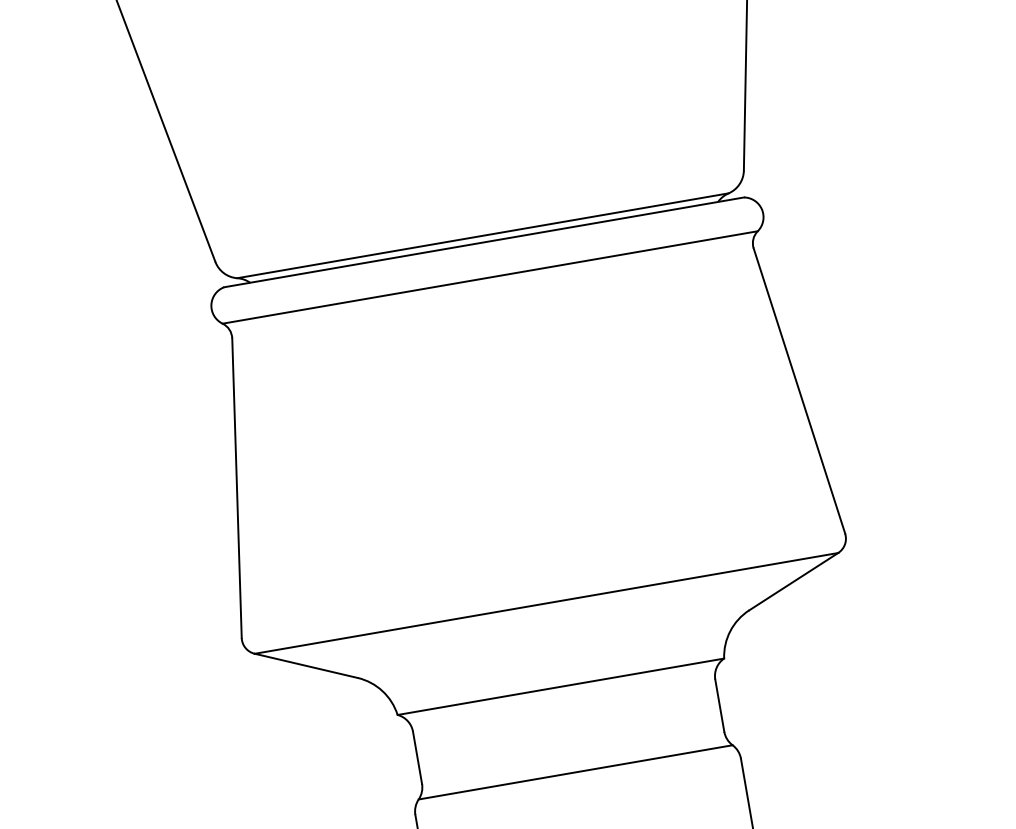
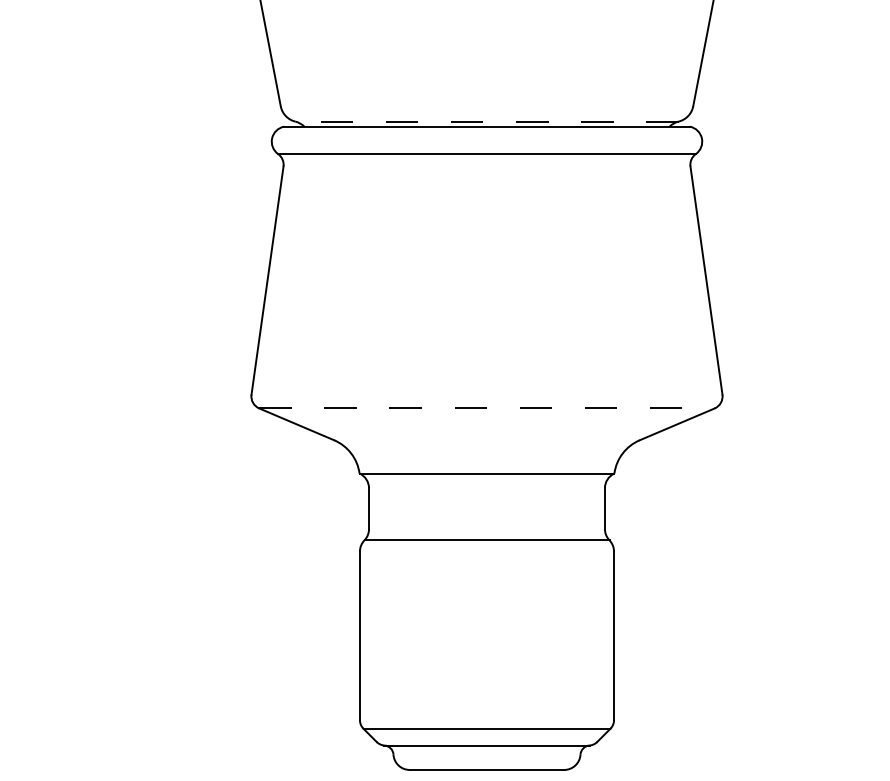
line: (482, 235) -> (486, 121), solid -> dashed
line: (547, 603) -> (487, 408), solid -> dashed

